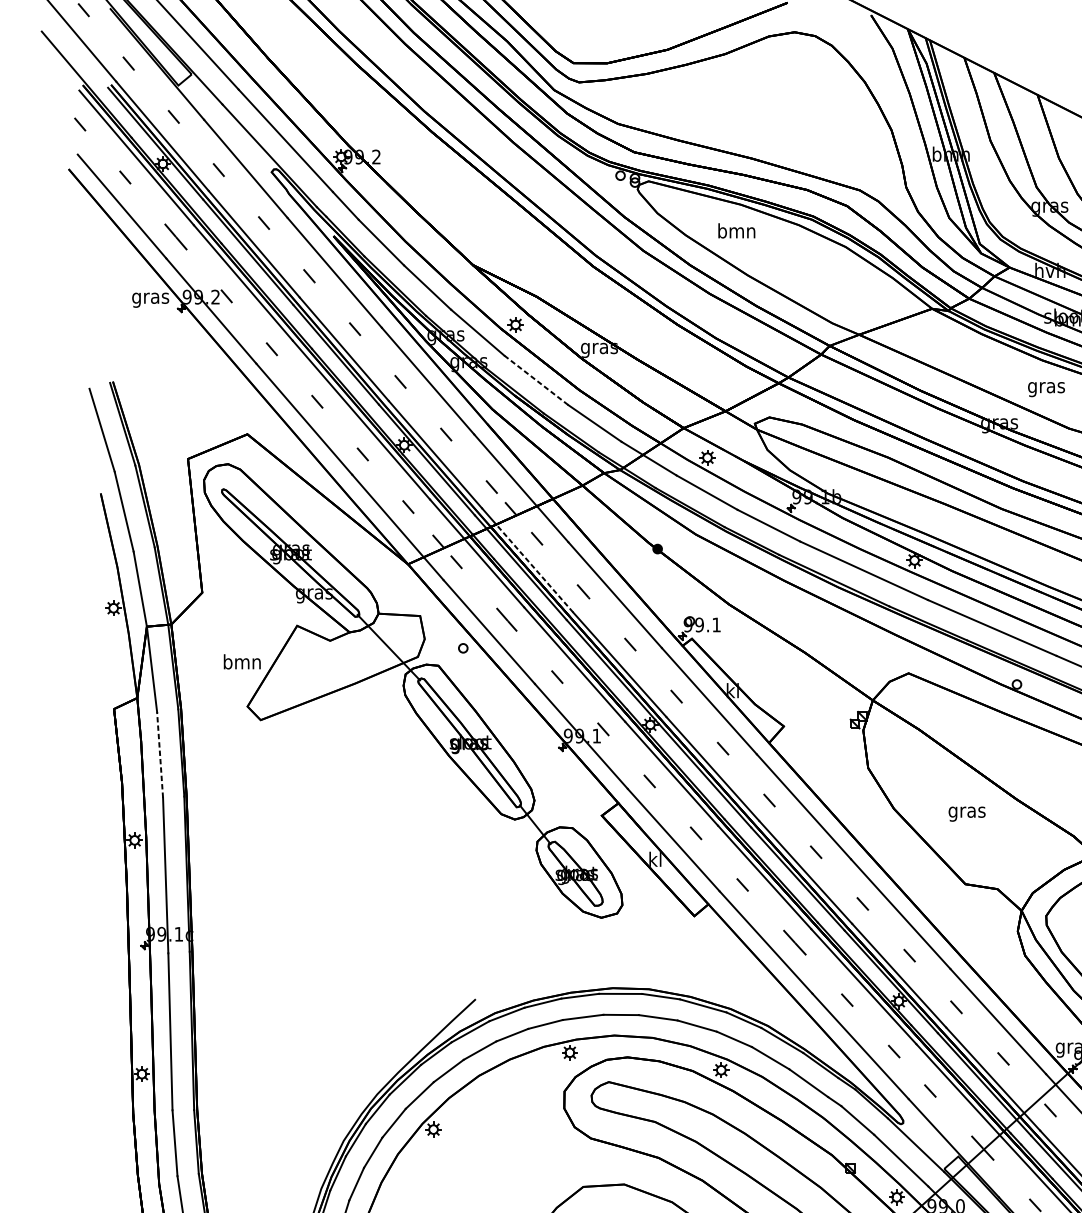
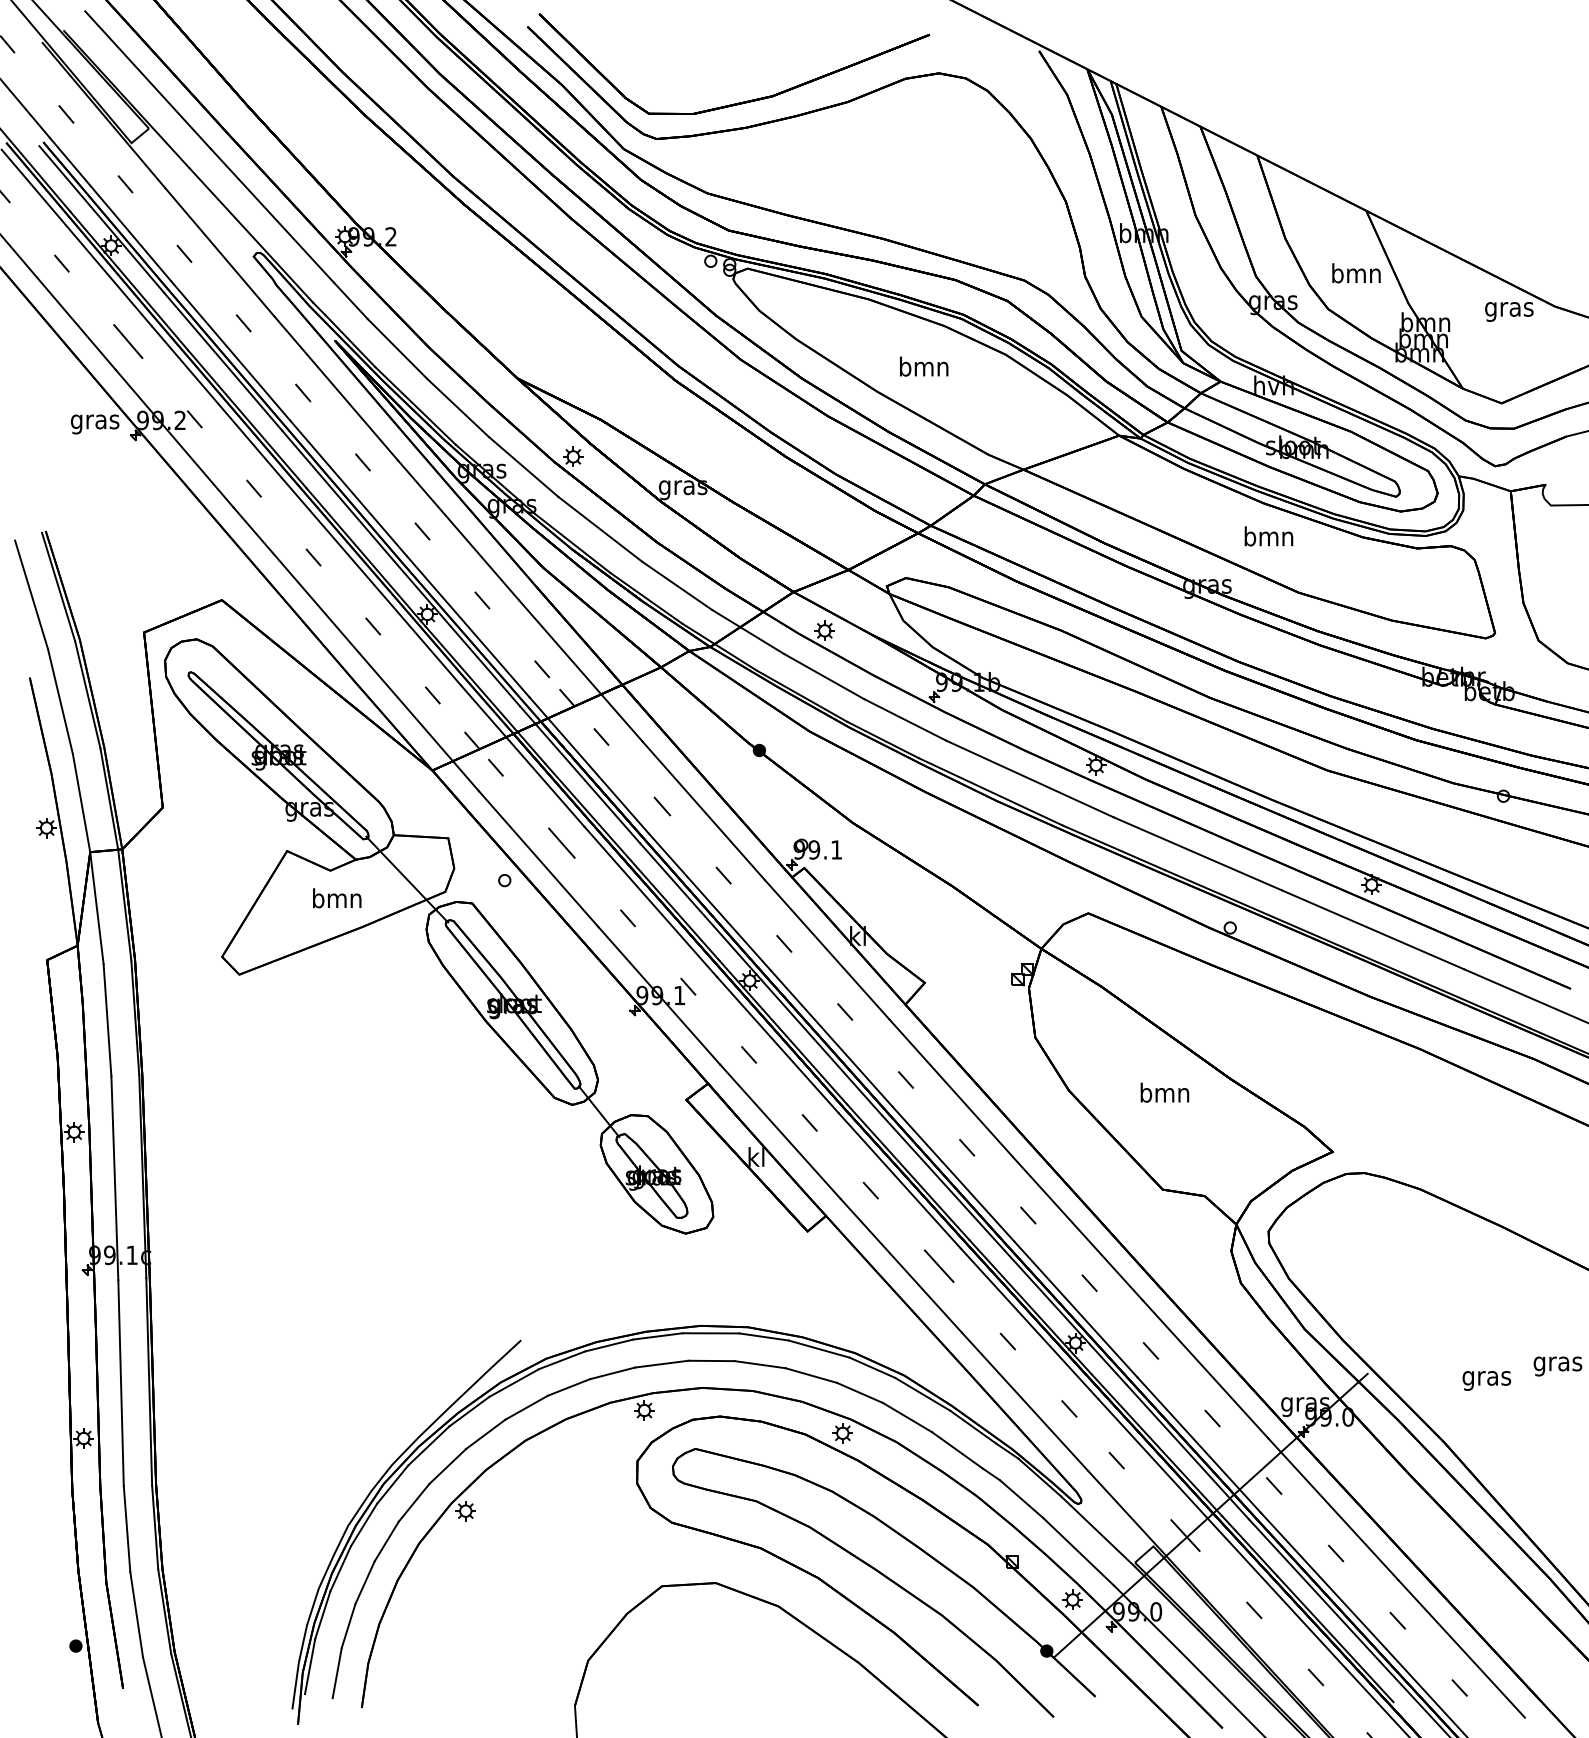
text: (737, 230) -> (924, 366), moved
line: (536, 380) -> (600, 529), dashed -> solid
text: (1046, 387) -> (1268, 538), gras -> bmn
line: (534, 568) -> (598, 776), dashed -> solid
text: (242, 662) -> (337, 898), moved
line: (160, 754) -> (107, 1019), dashed -> solid
text: (966, 811) -> (1164, 1094), gras -> bmn

